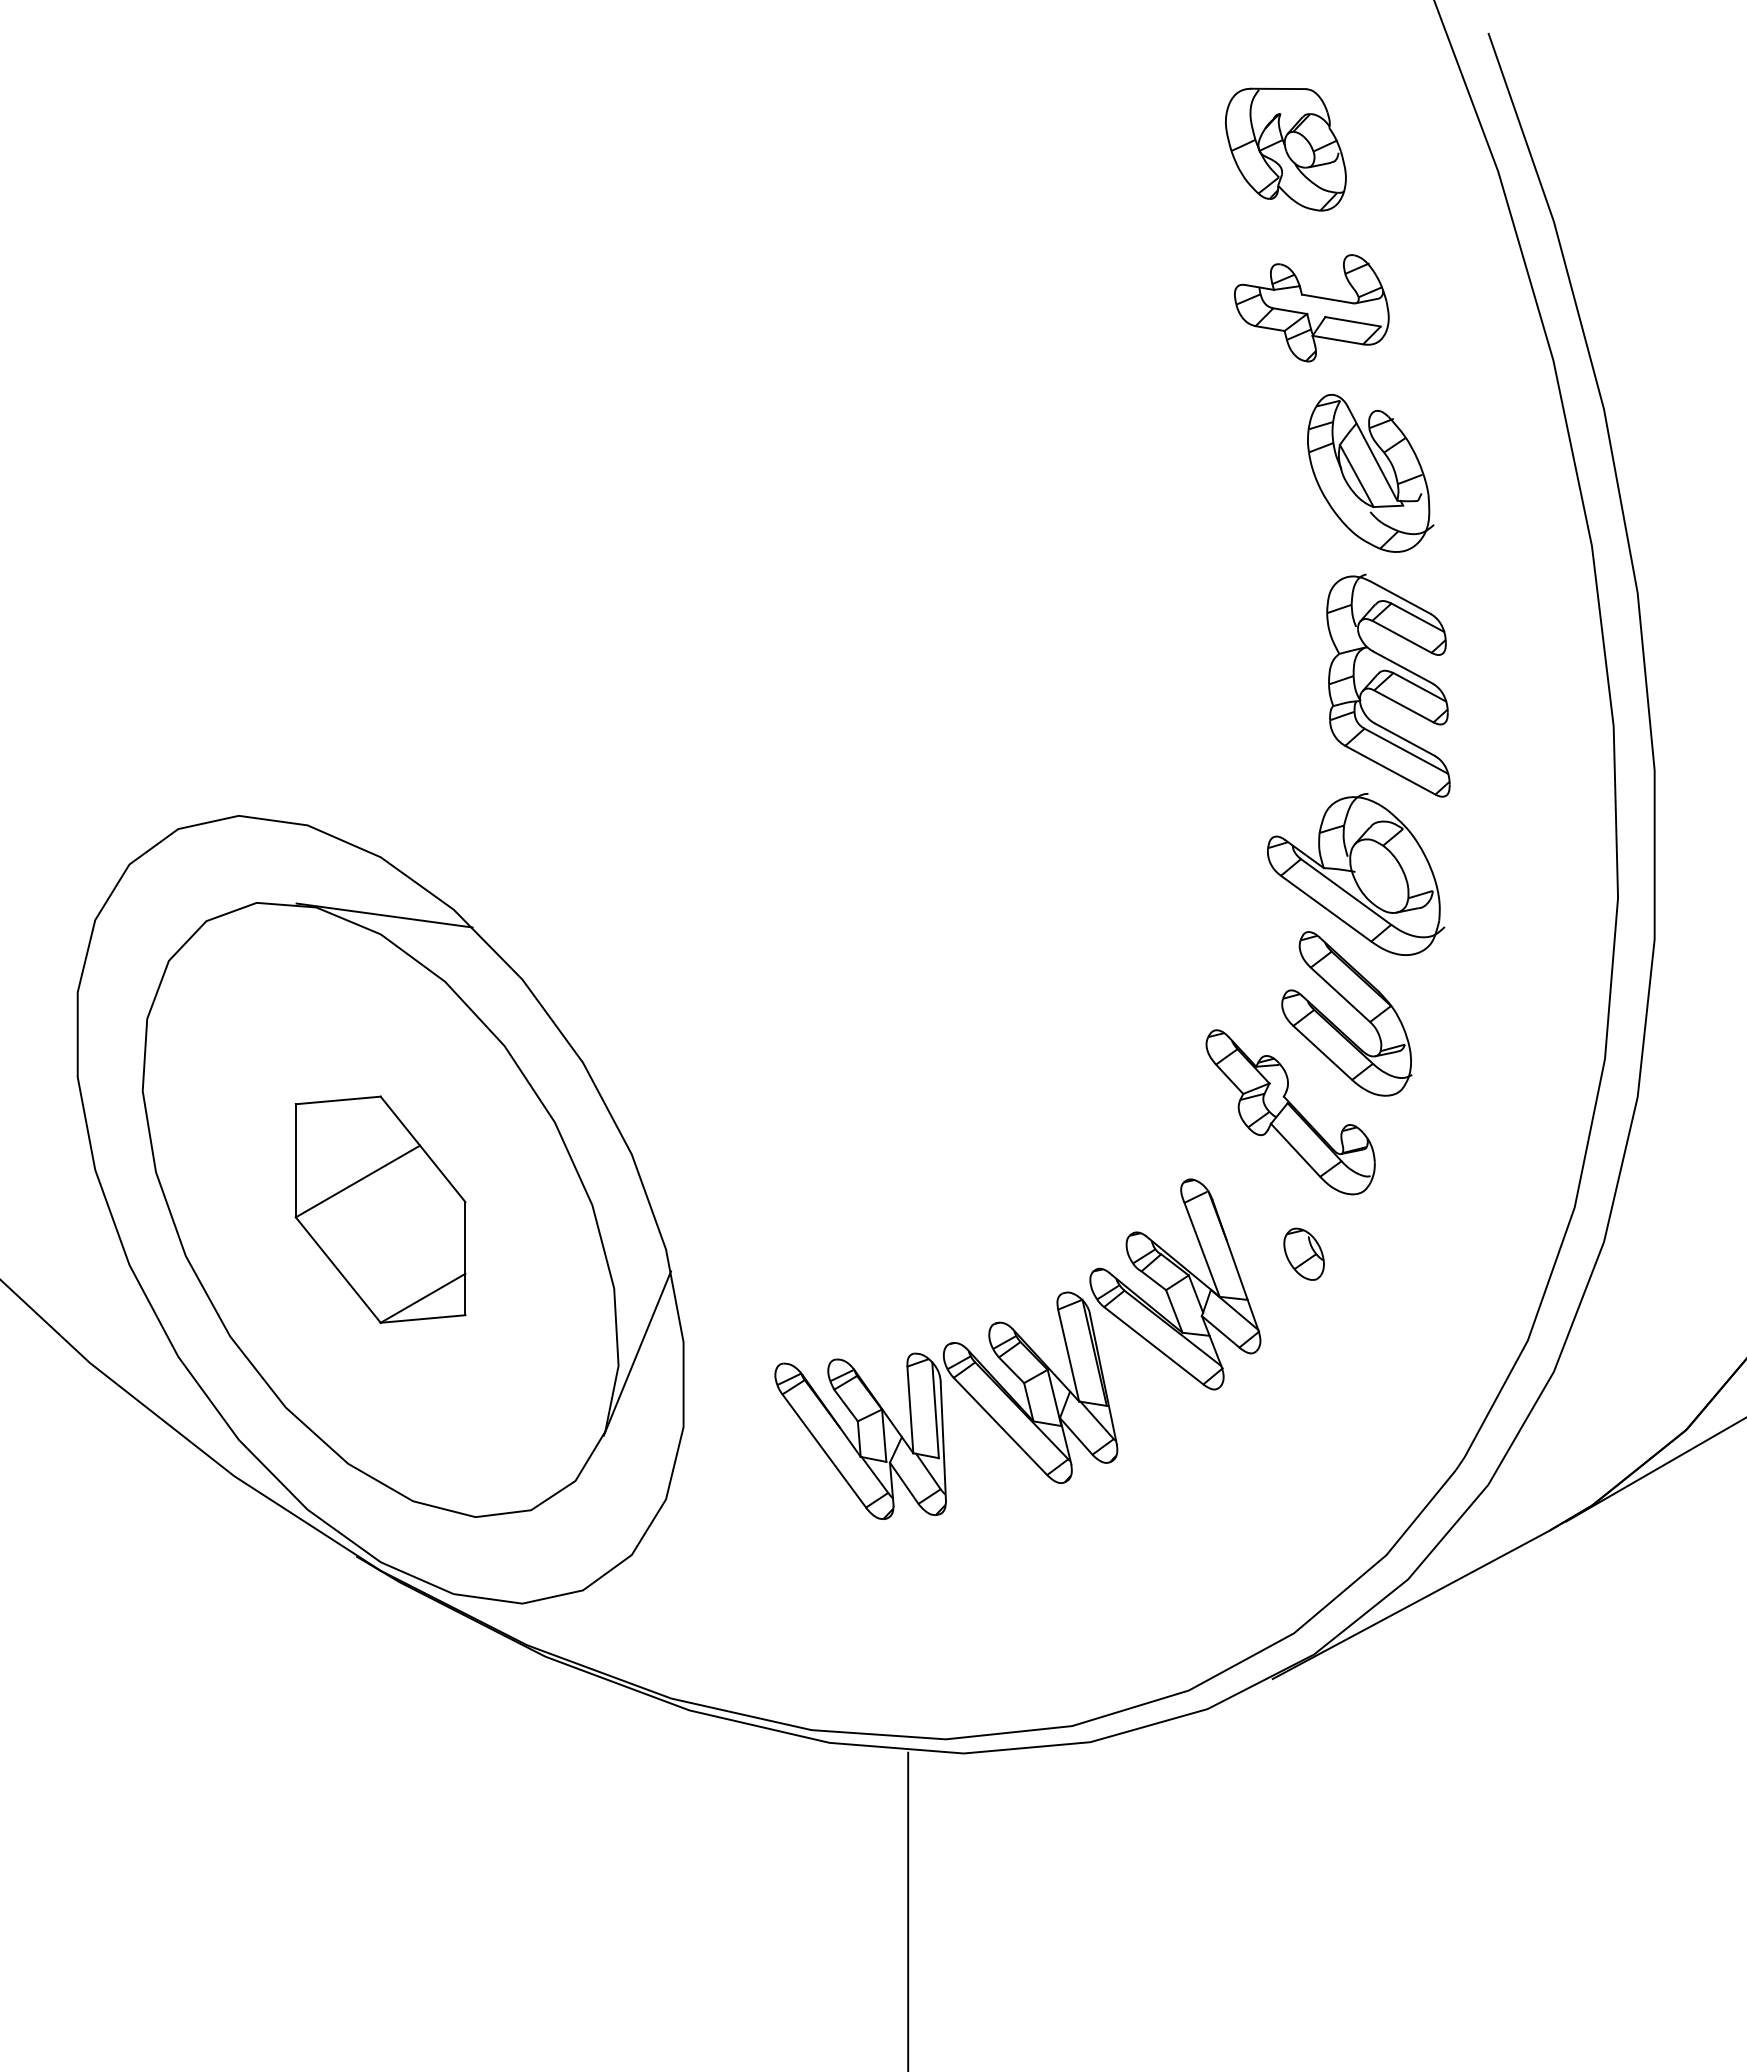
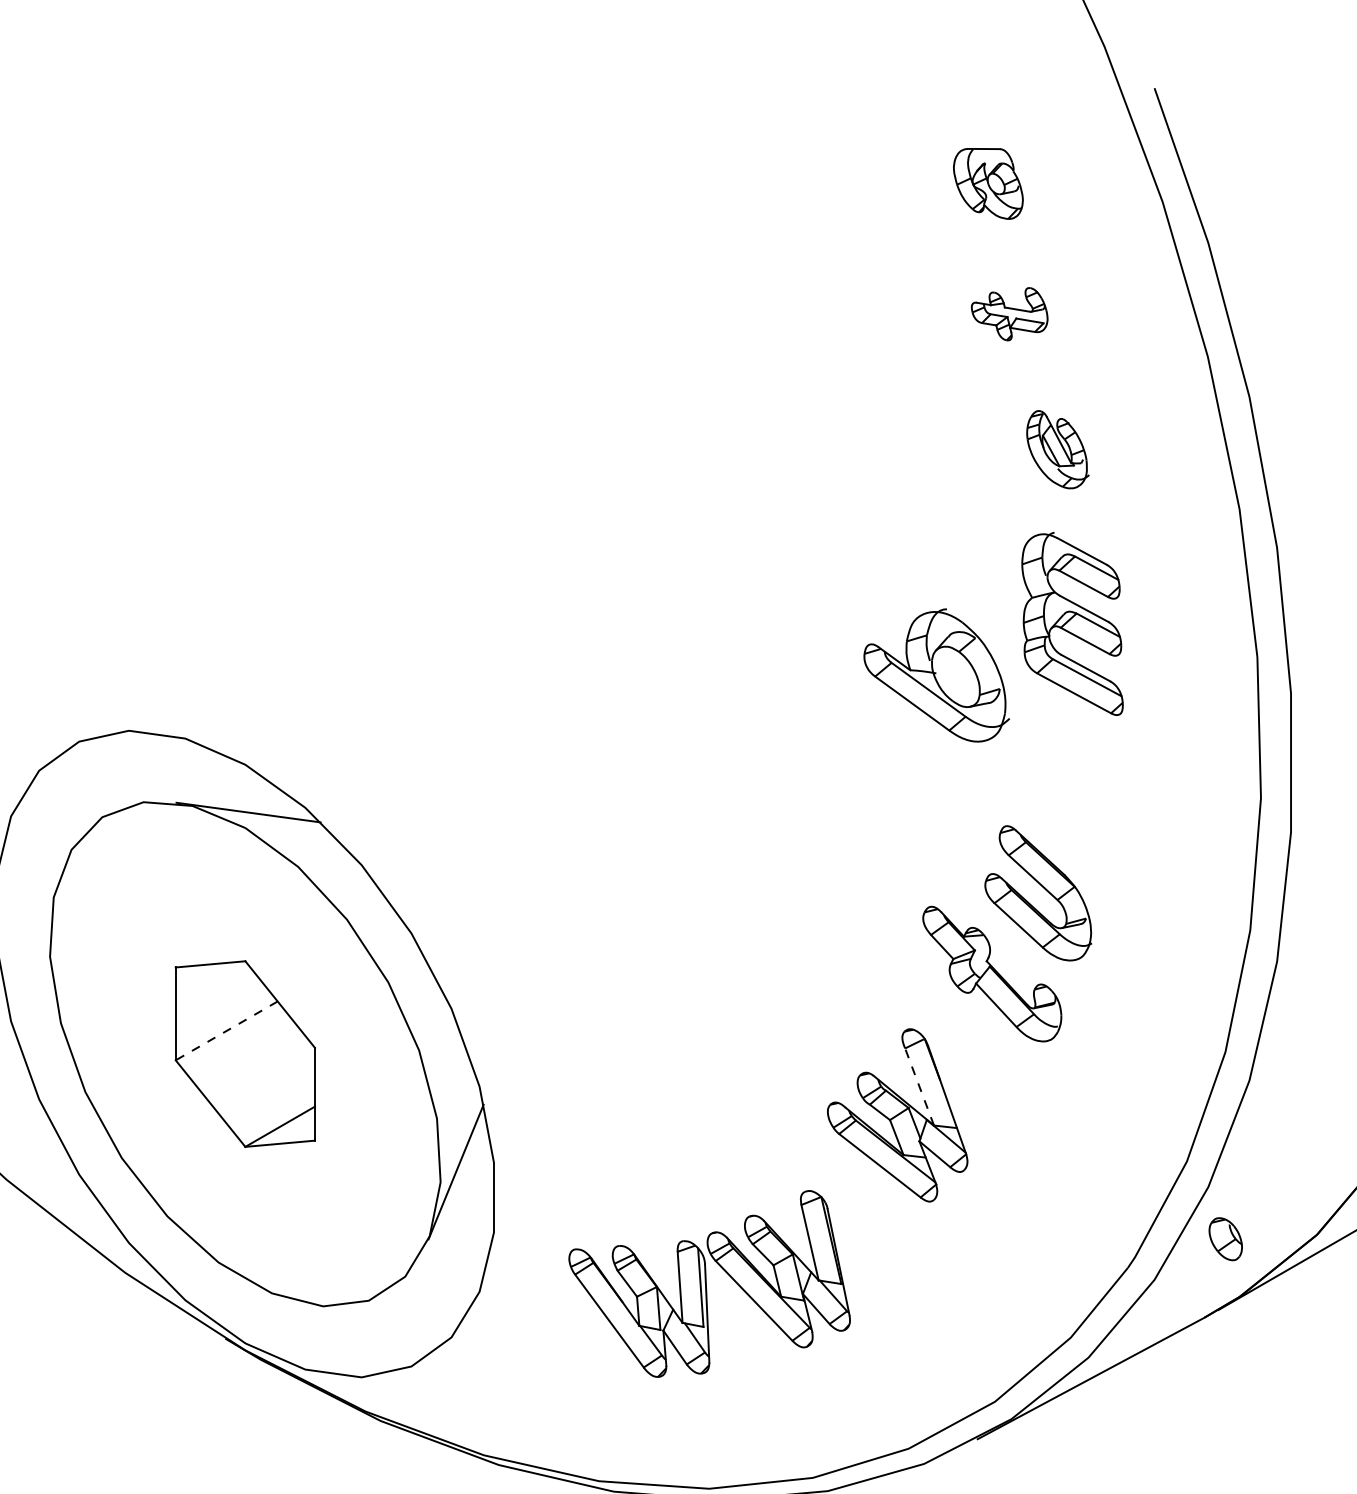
part: (1285, 149) -> (988, 183), size x0.7
part: (1311, 308) -> (1009, 314), size x0.6
part: (1370, 473) -> (1057, 449), size x0.6
part: (1356, 874) -> (937, 675), moved
line: (357, 1181) -> (226, 1030), solid -> dashed
line: (1201, 1249) -> (919, 1086), solid -> dashed
part: (1303, 1253) -> (1225, 1238), moved
part: (946, 1405) -> (709, 1283), moved

